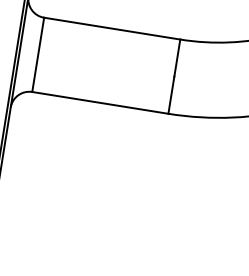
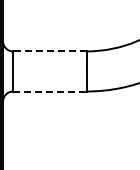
line: (111, 28) -> (49, 51), solid -> dashed
line: (99, 102) -> (49, 91), solid -> dashed

